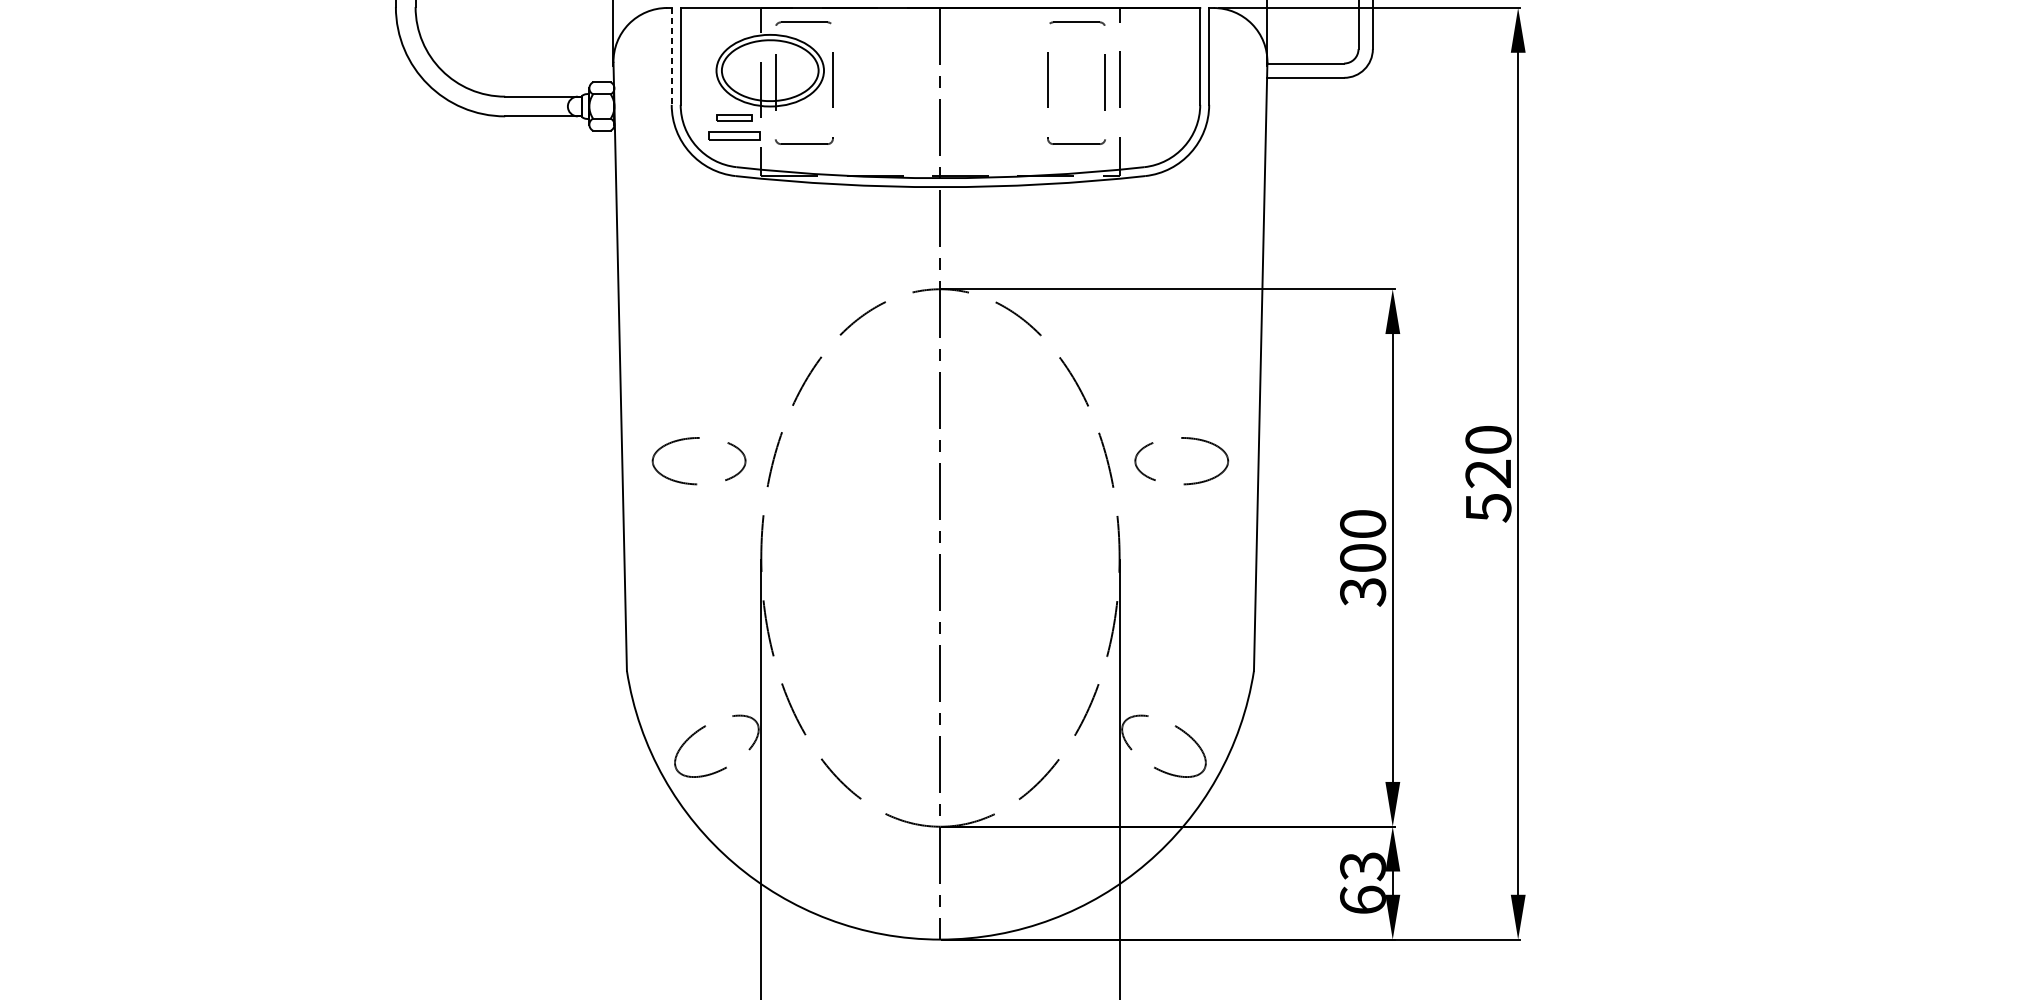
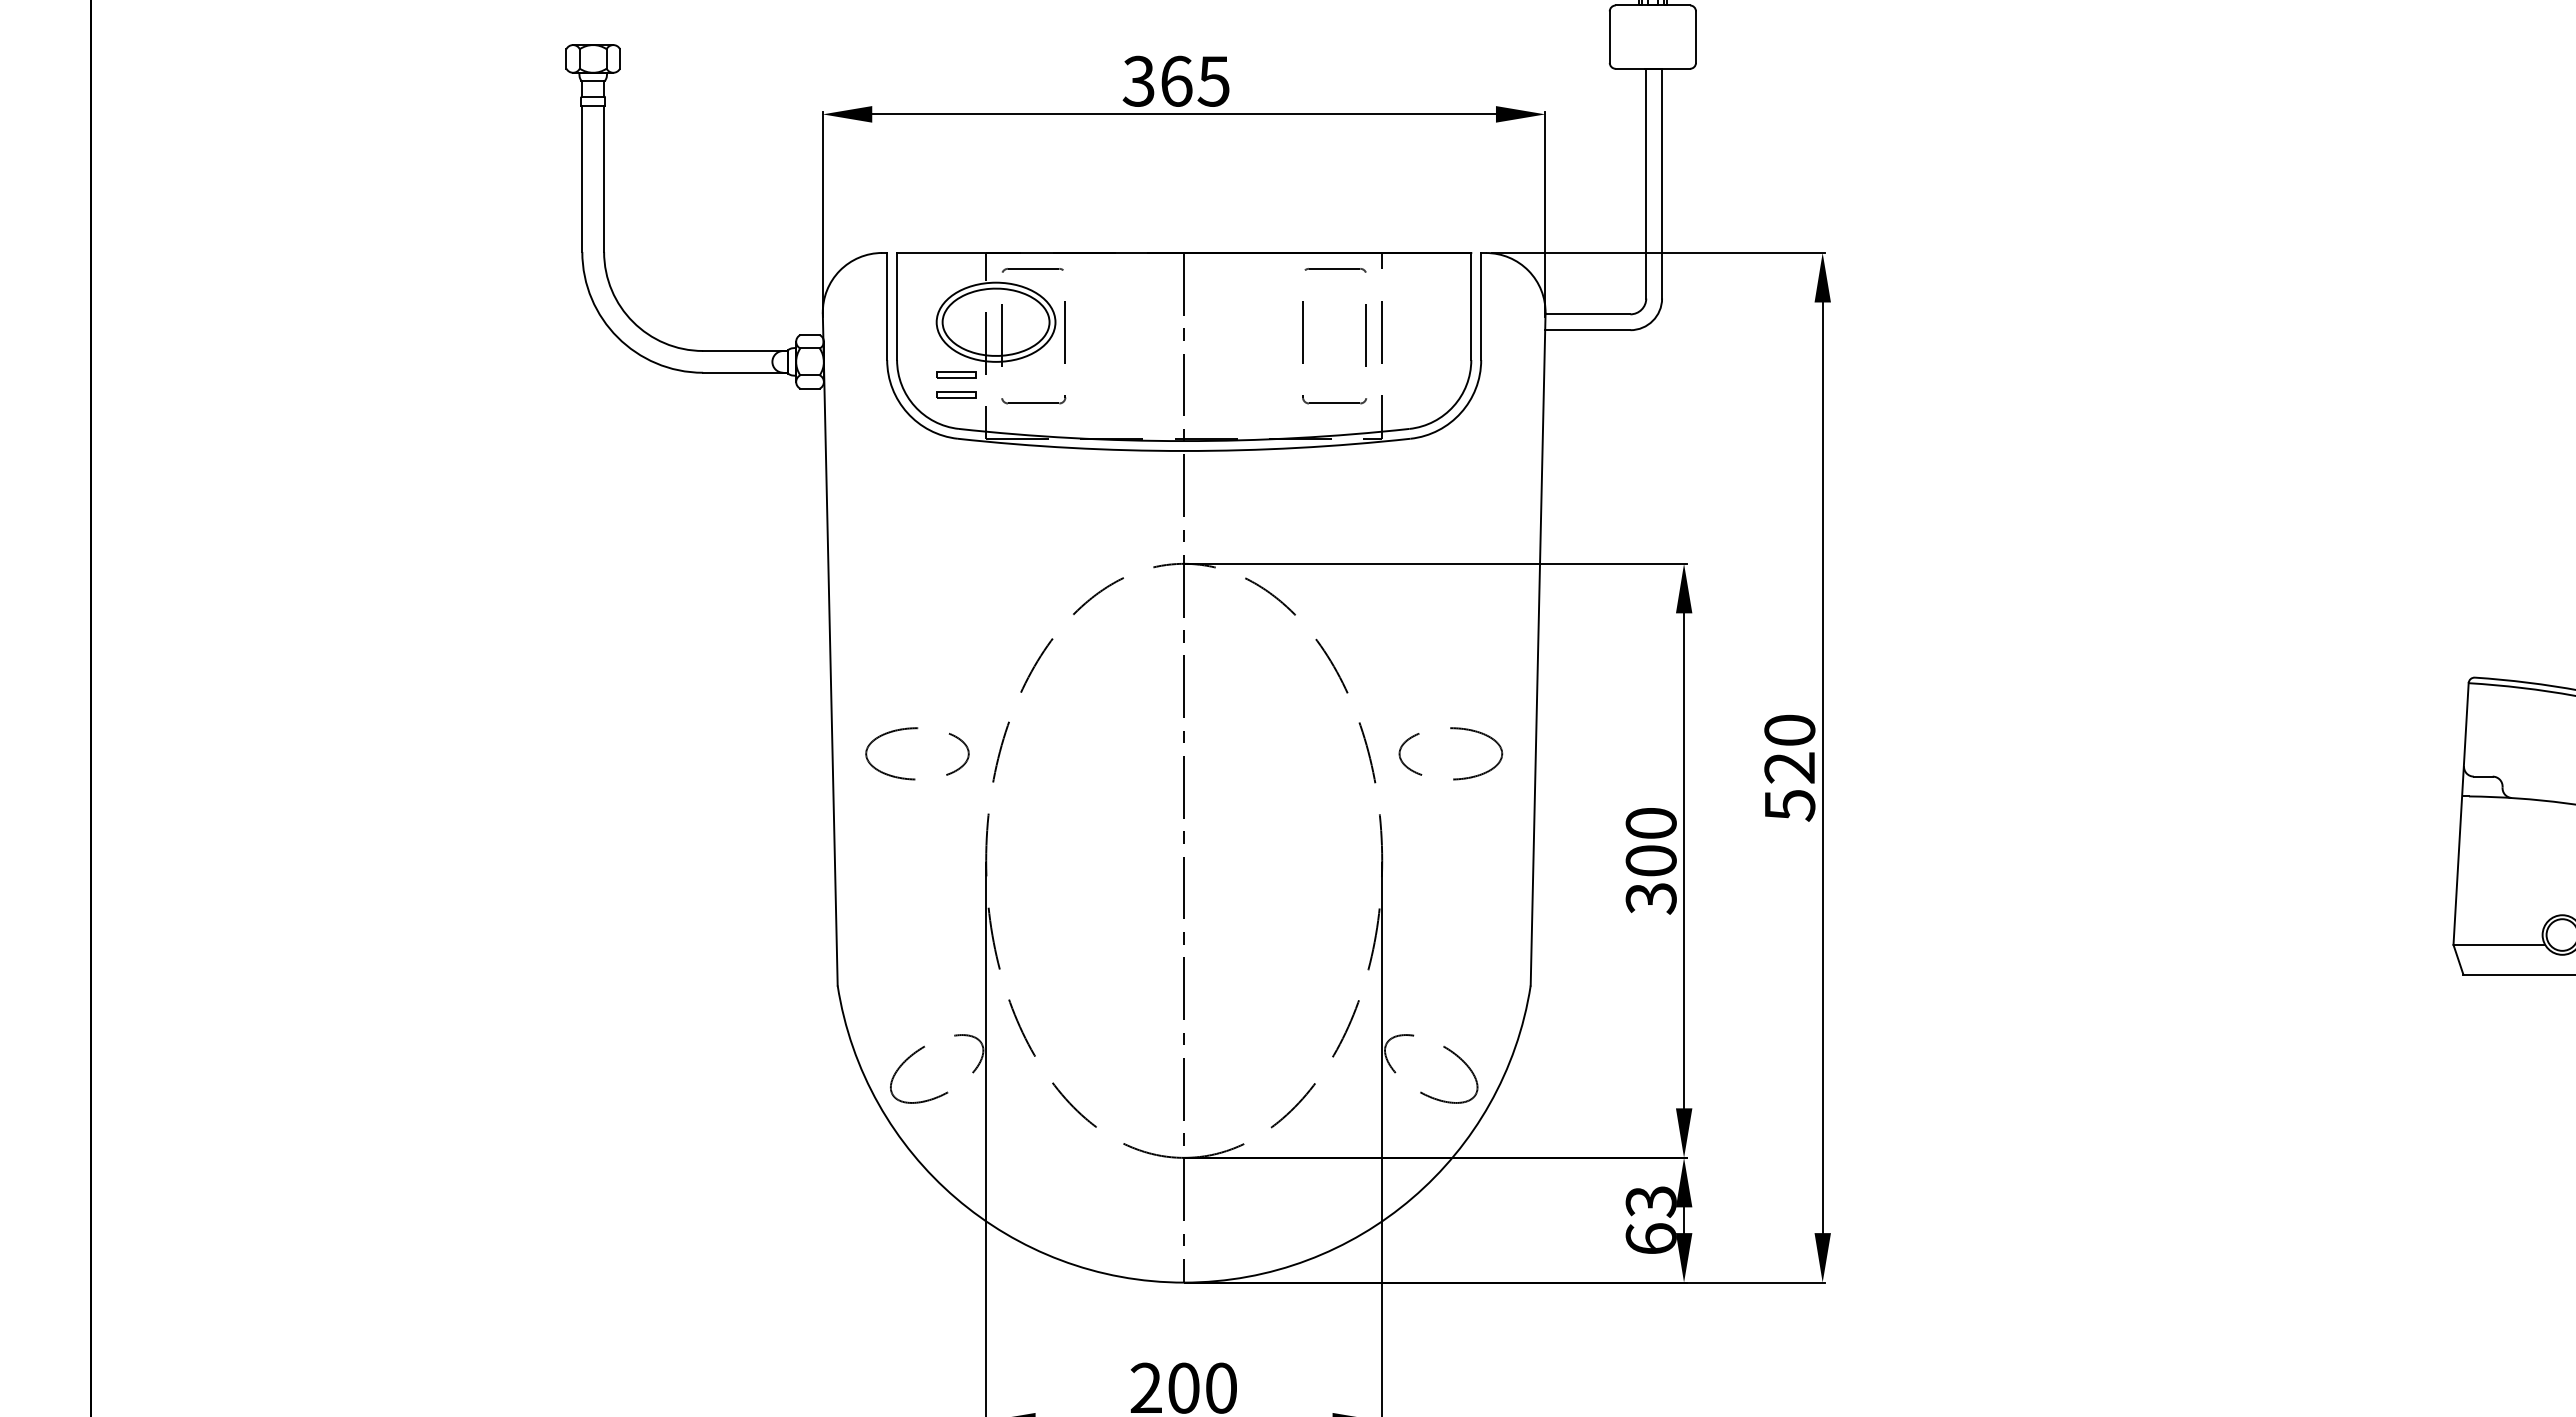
line: (672, 56) -> (887, 306), dashed -> solid
part: (734, 136) -> (956, 394), size x0.71

